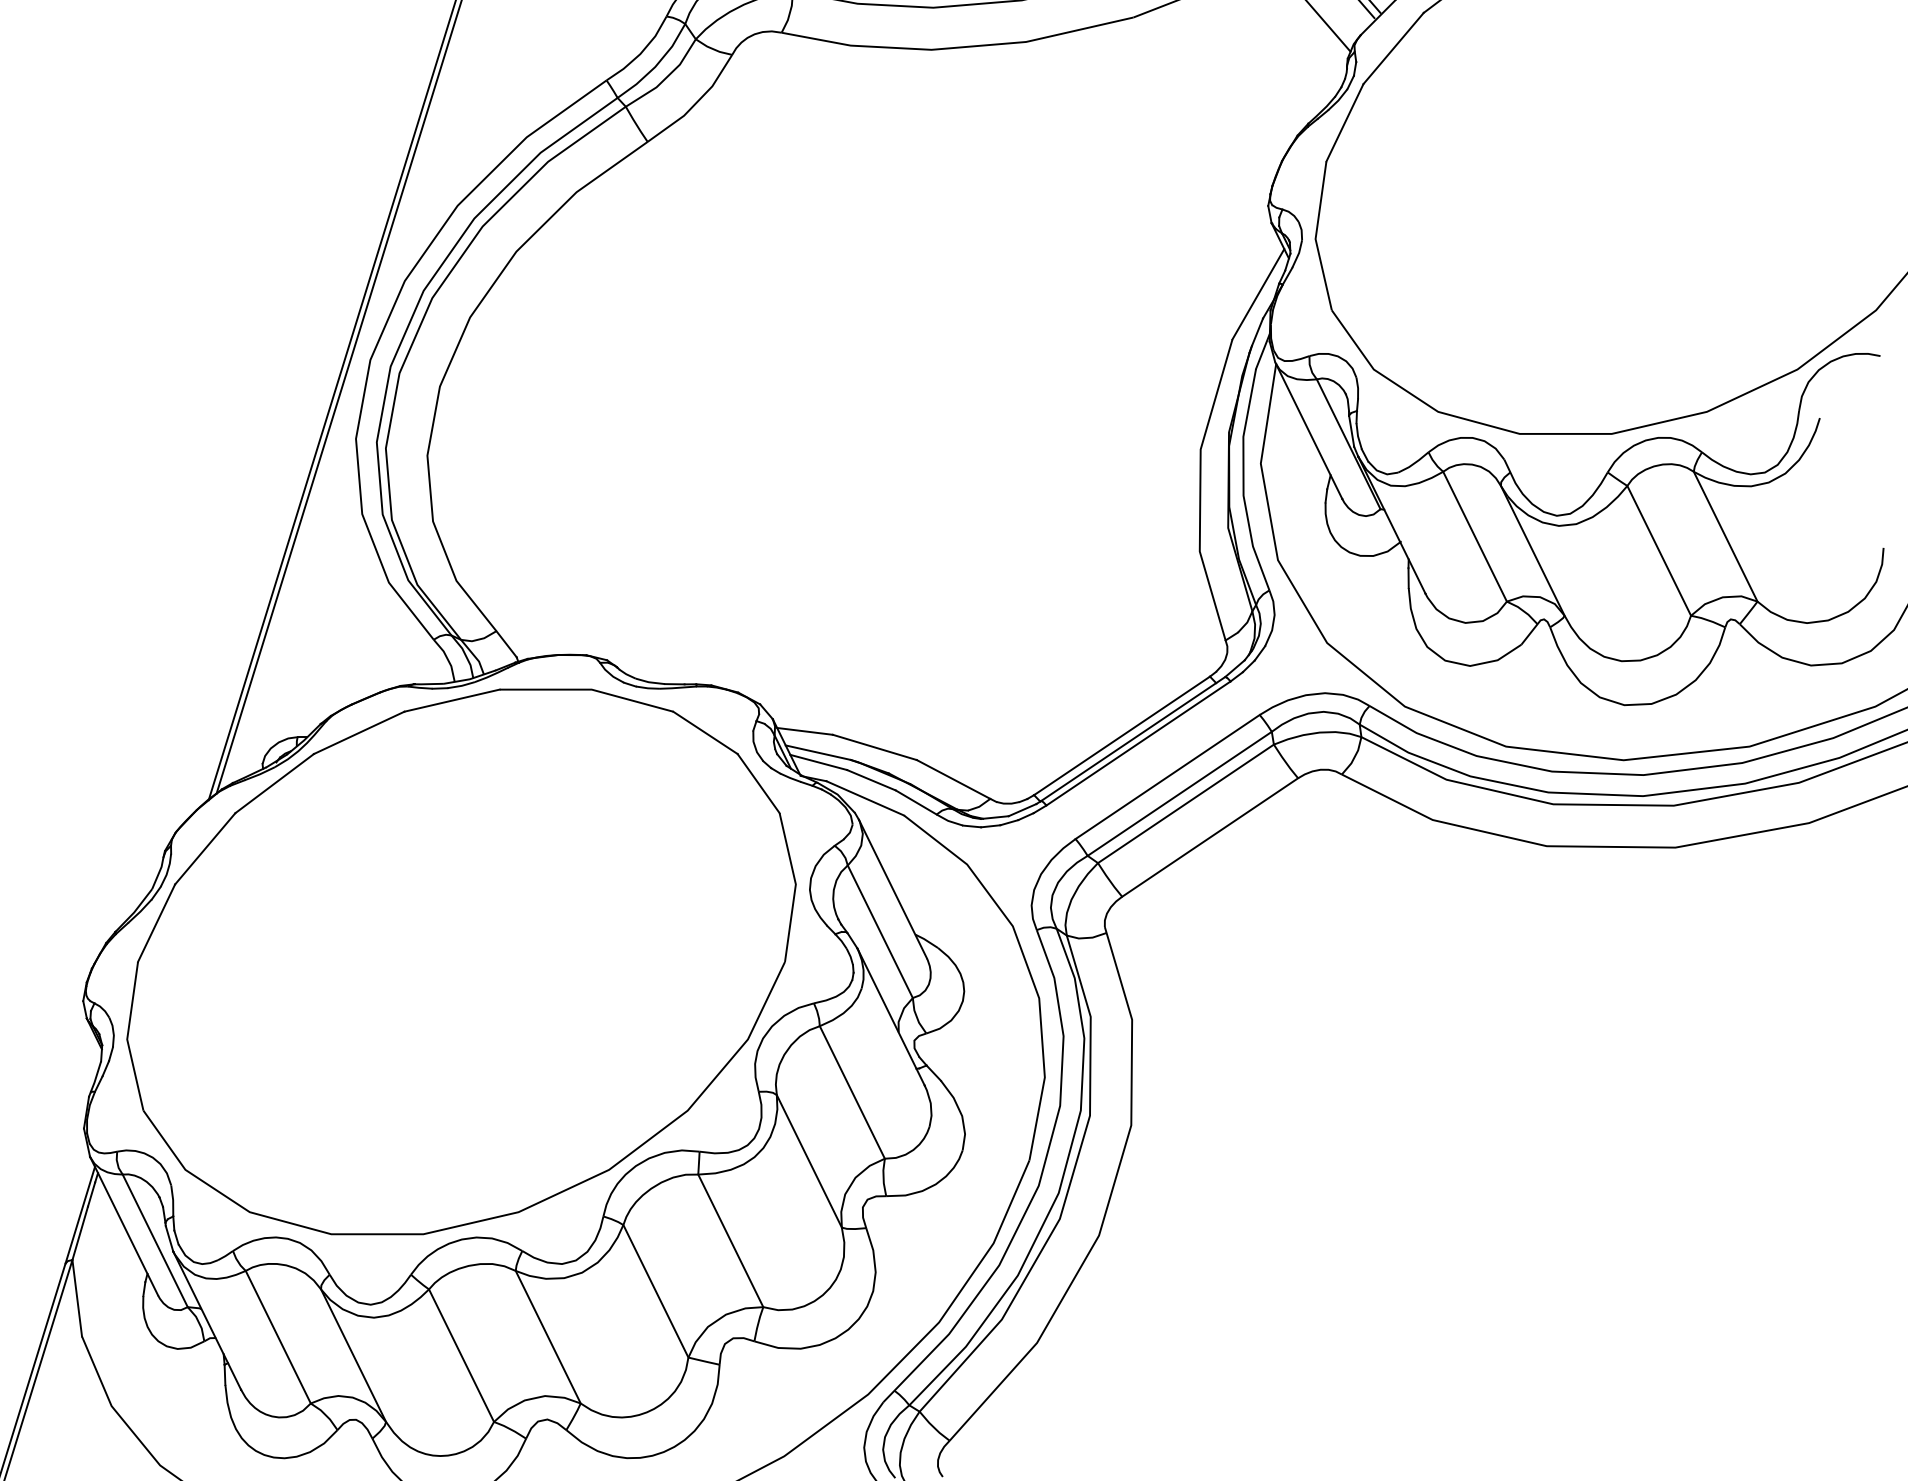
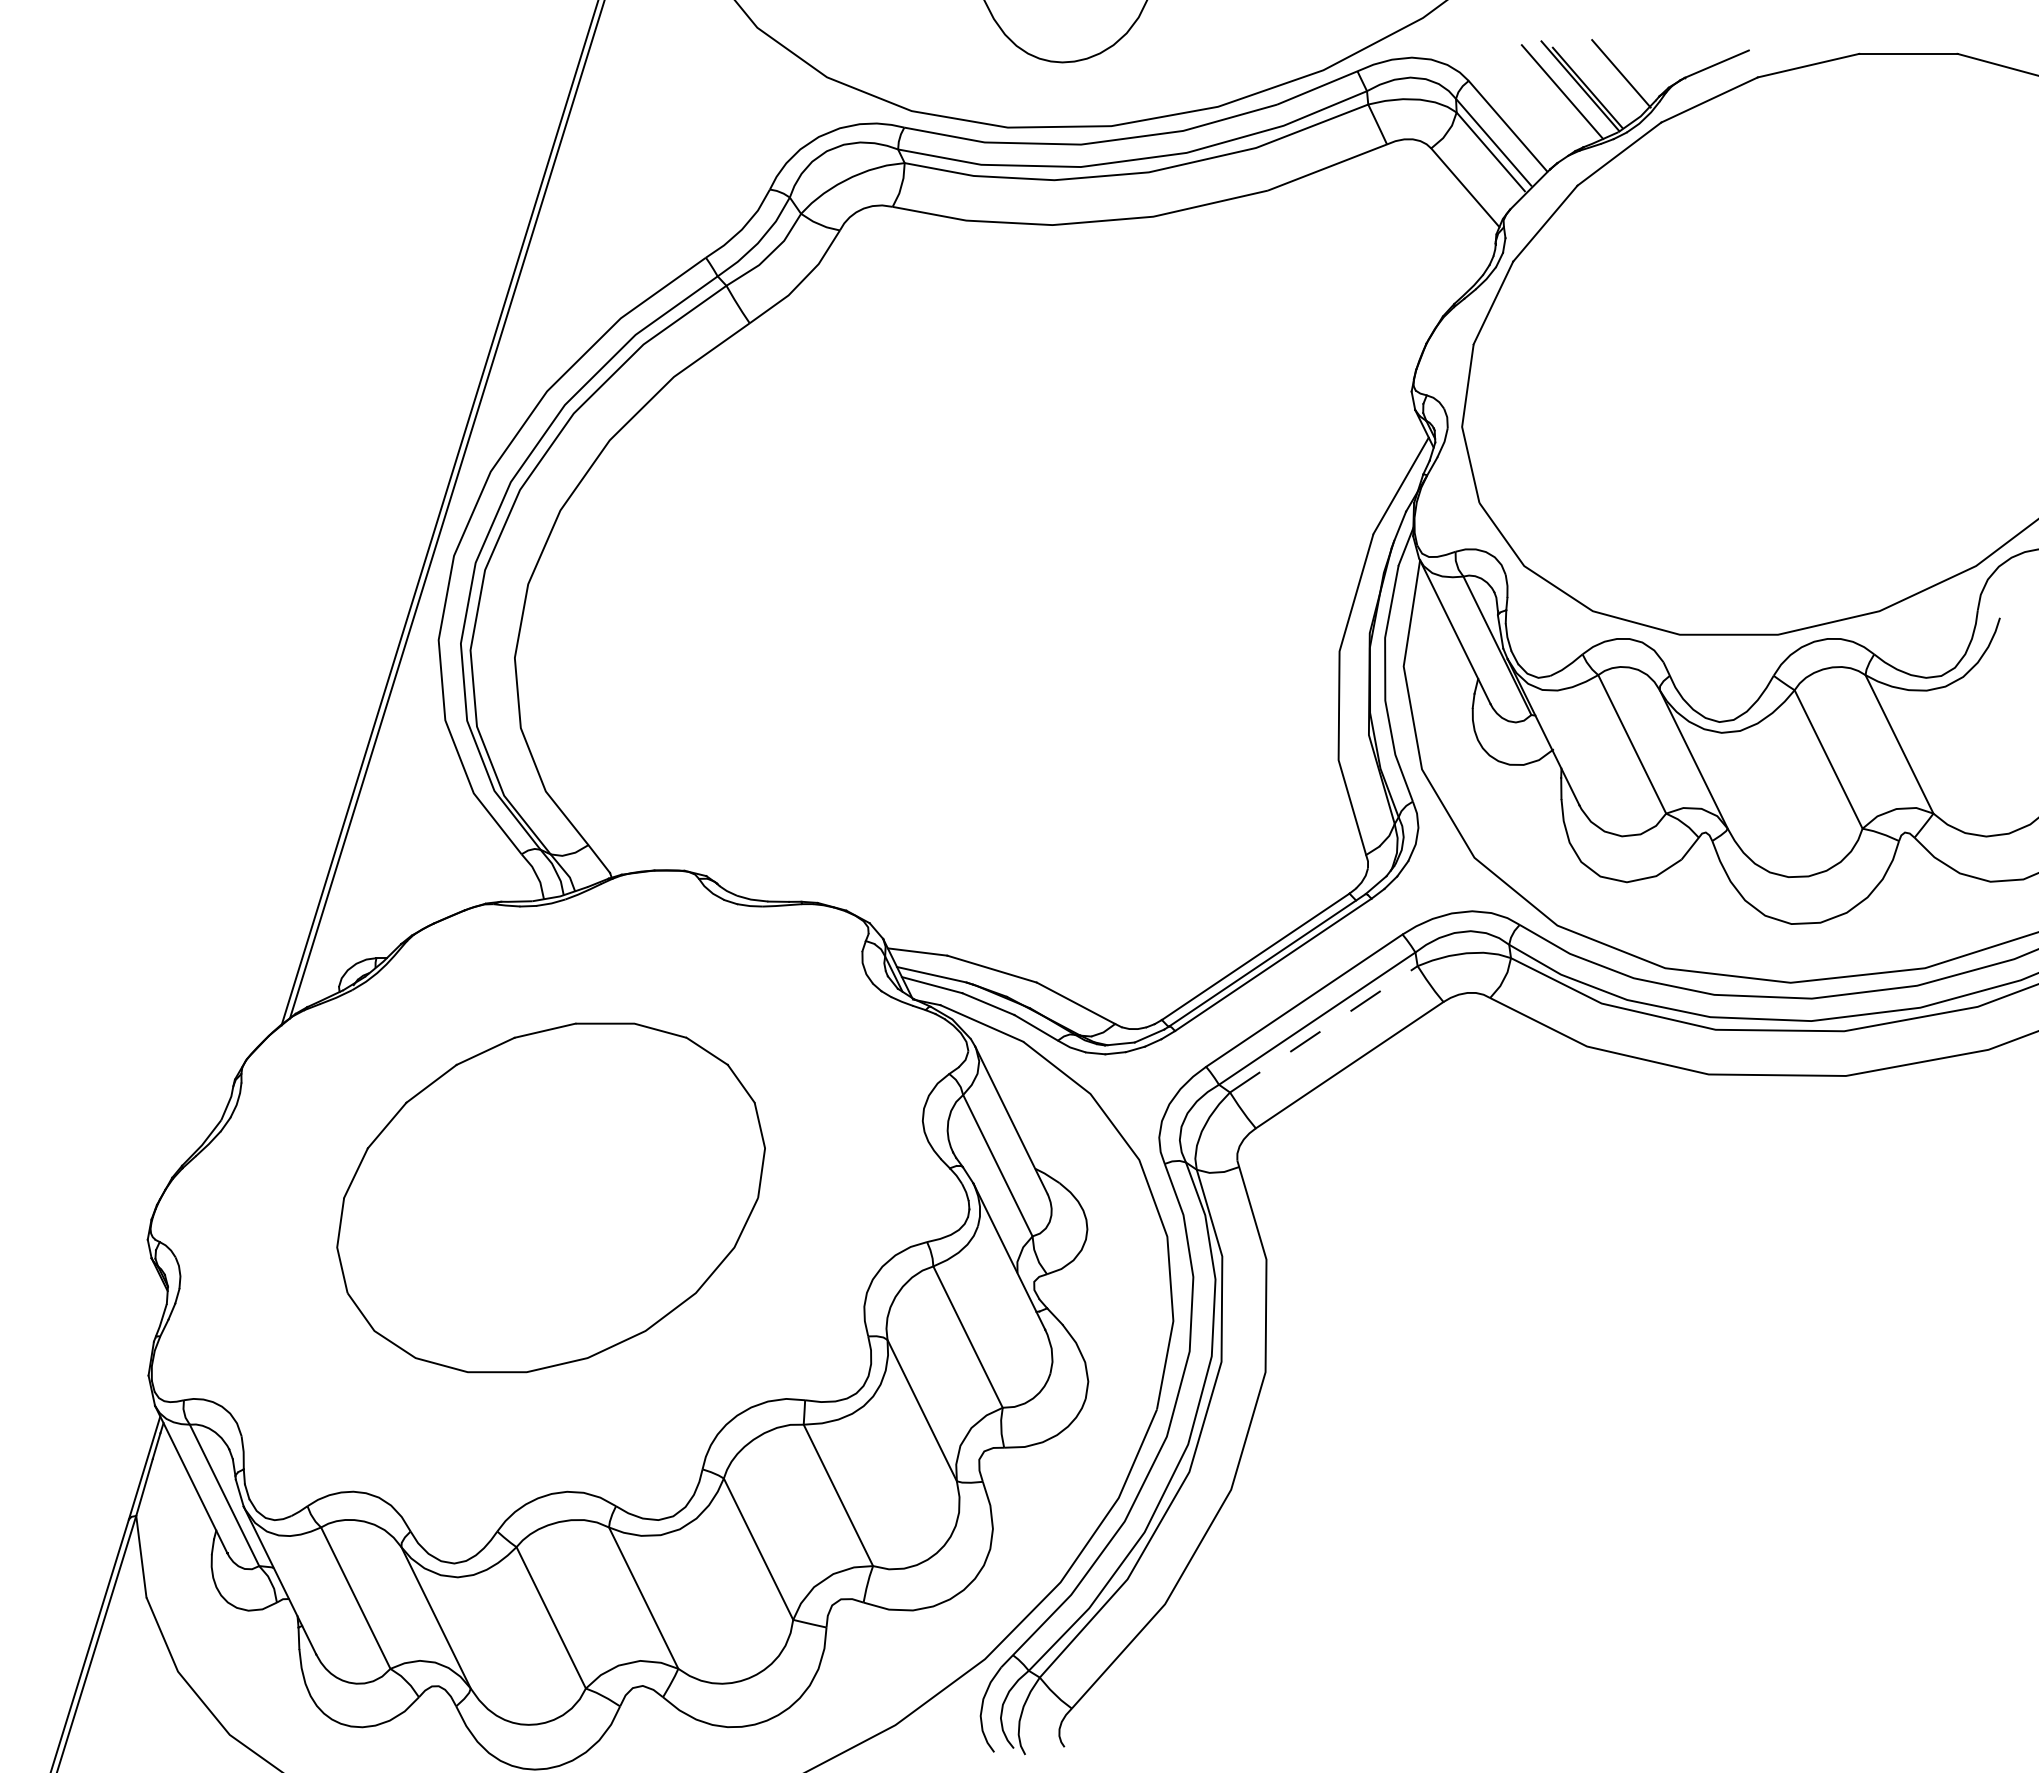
line: (1186, 804) -> (1324, 1029), solid -> dashed
part: (460, 961) -> (550, 1197), size x0.6

